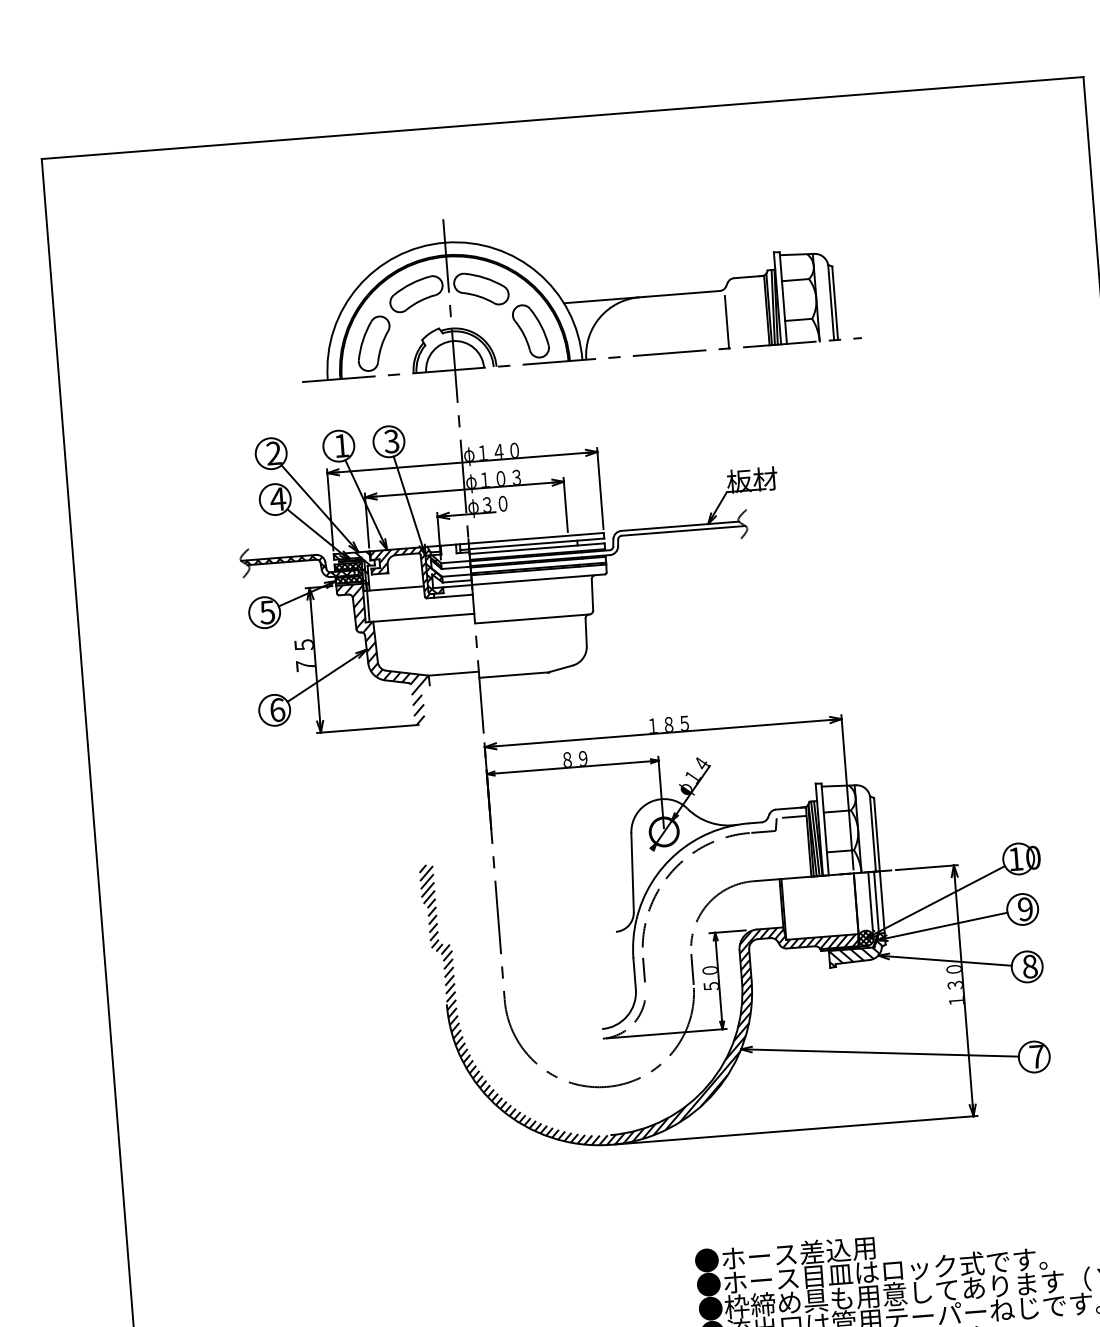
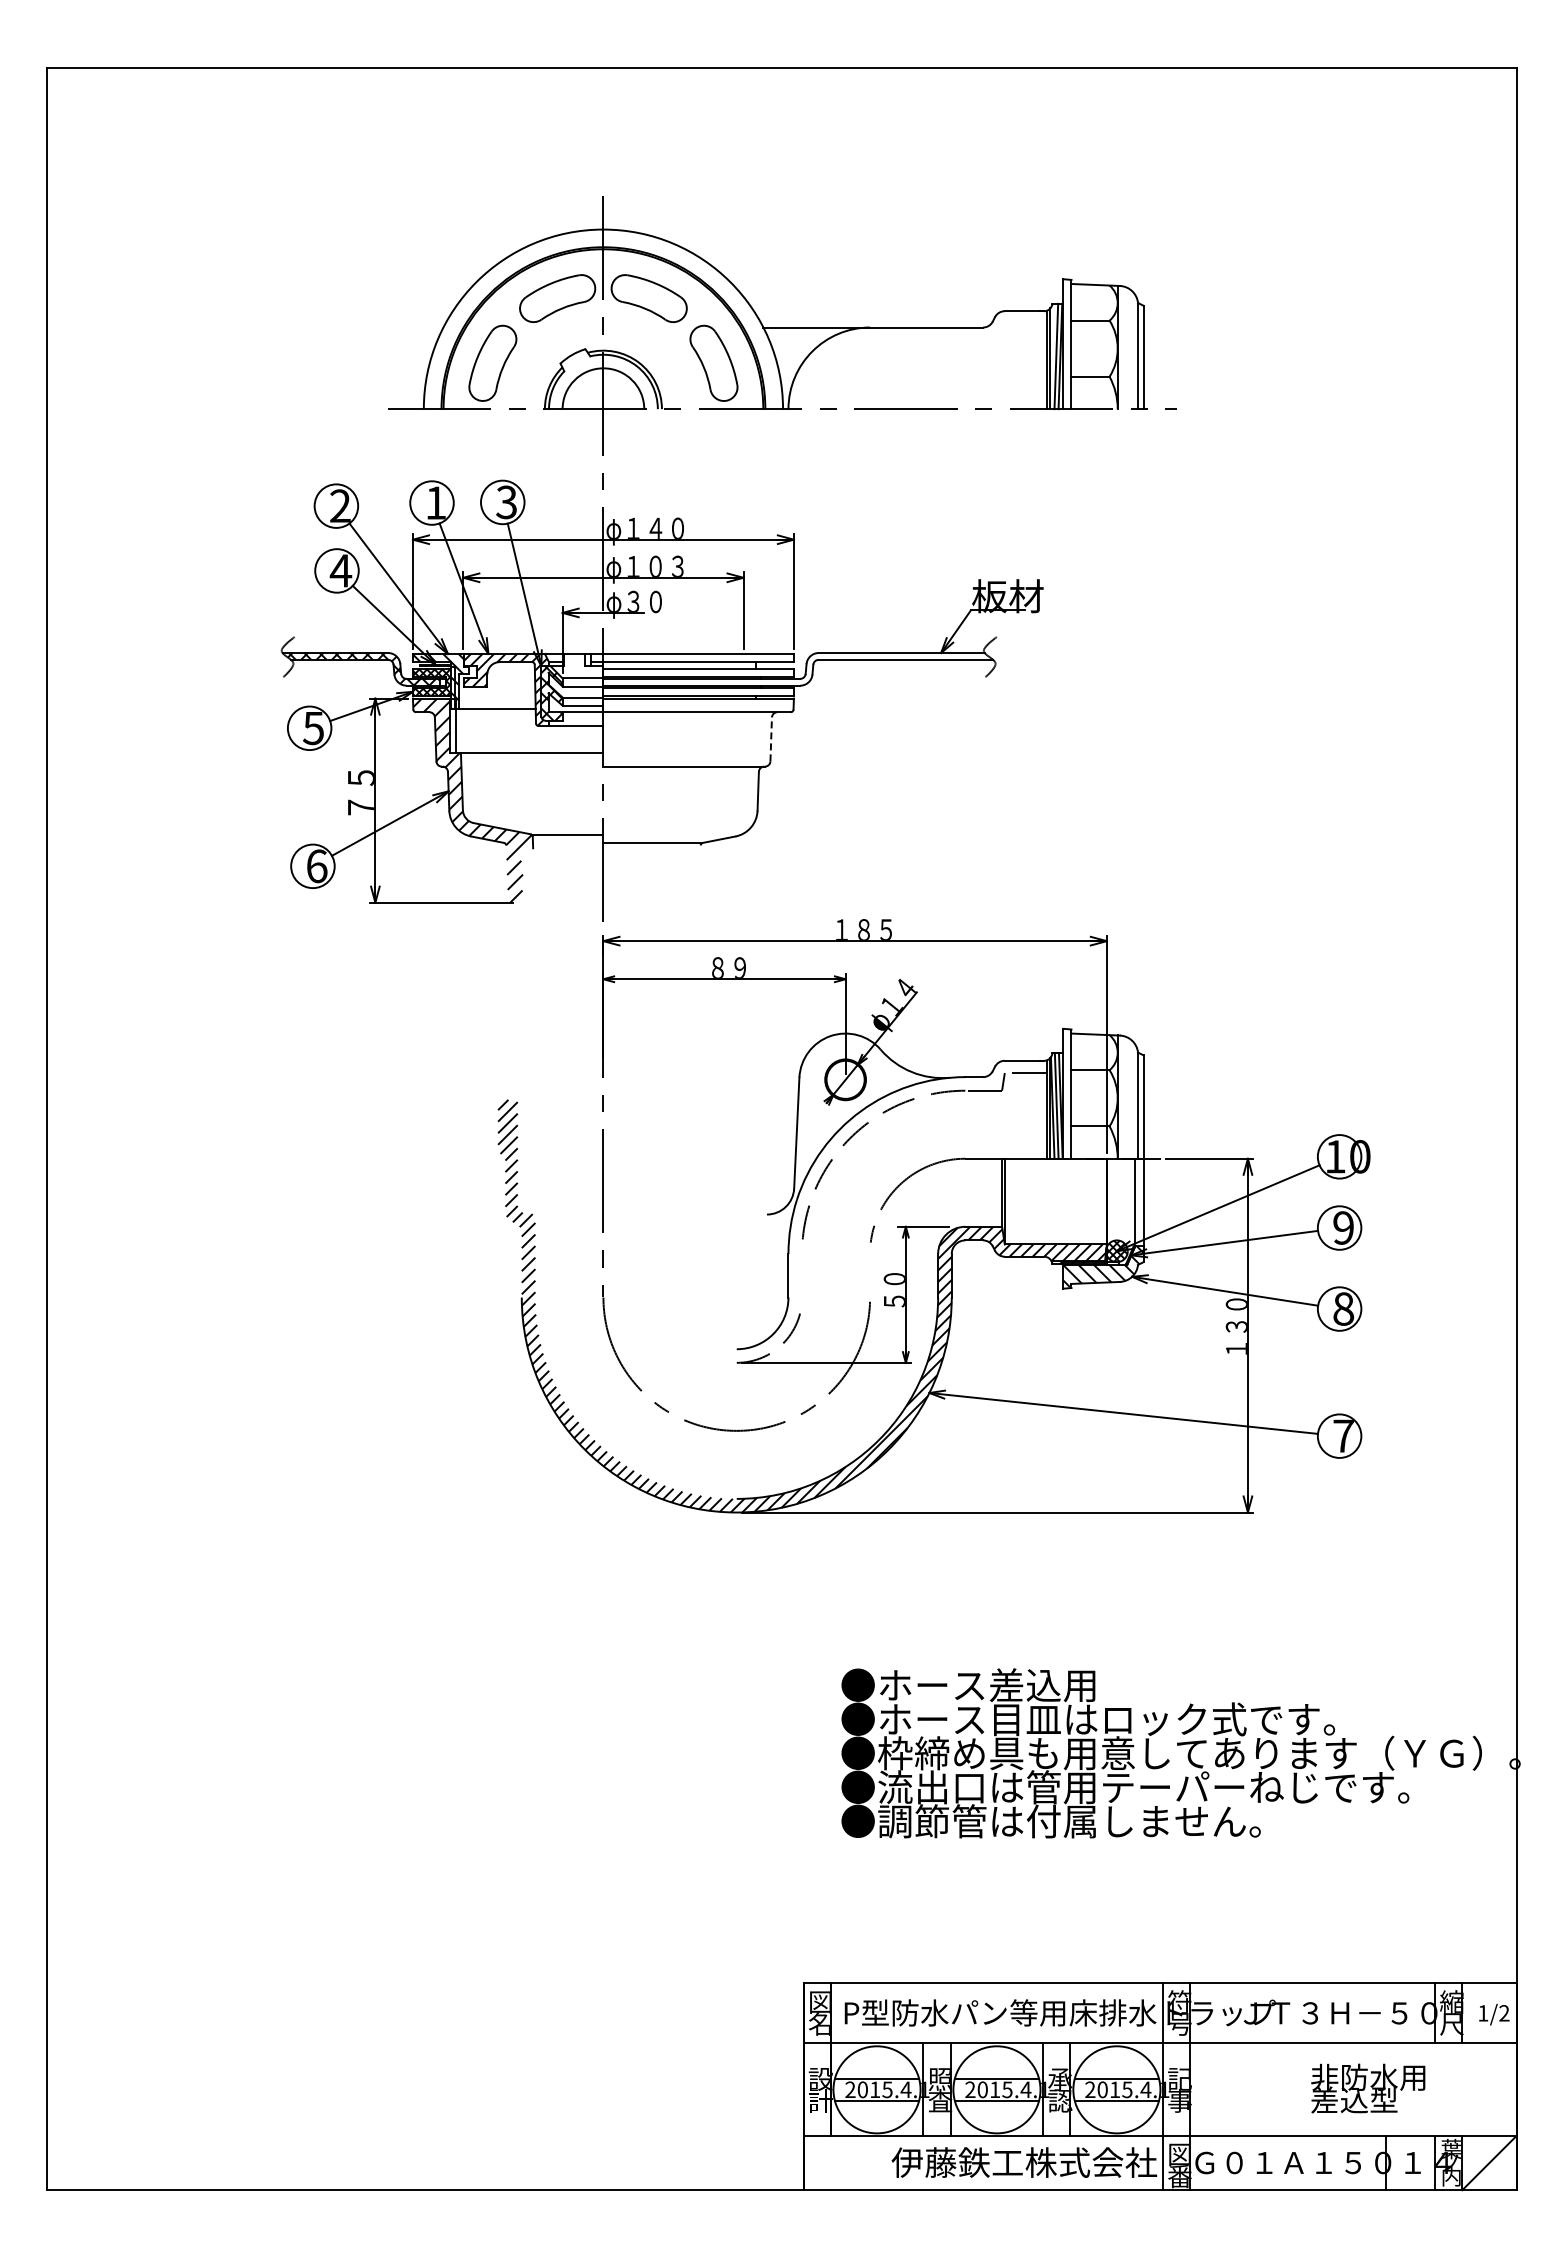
line: (726, 322) -> (989, 372), removed
line: (592, 594) -> (771, 739), solid -> dashed
line: (870, 901) -> (1127, 1199), removed
line: (692, 969) -> (870, 1275), removed
line: (643, 970) -> (801, 1271), removed

